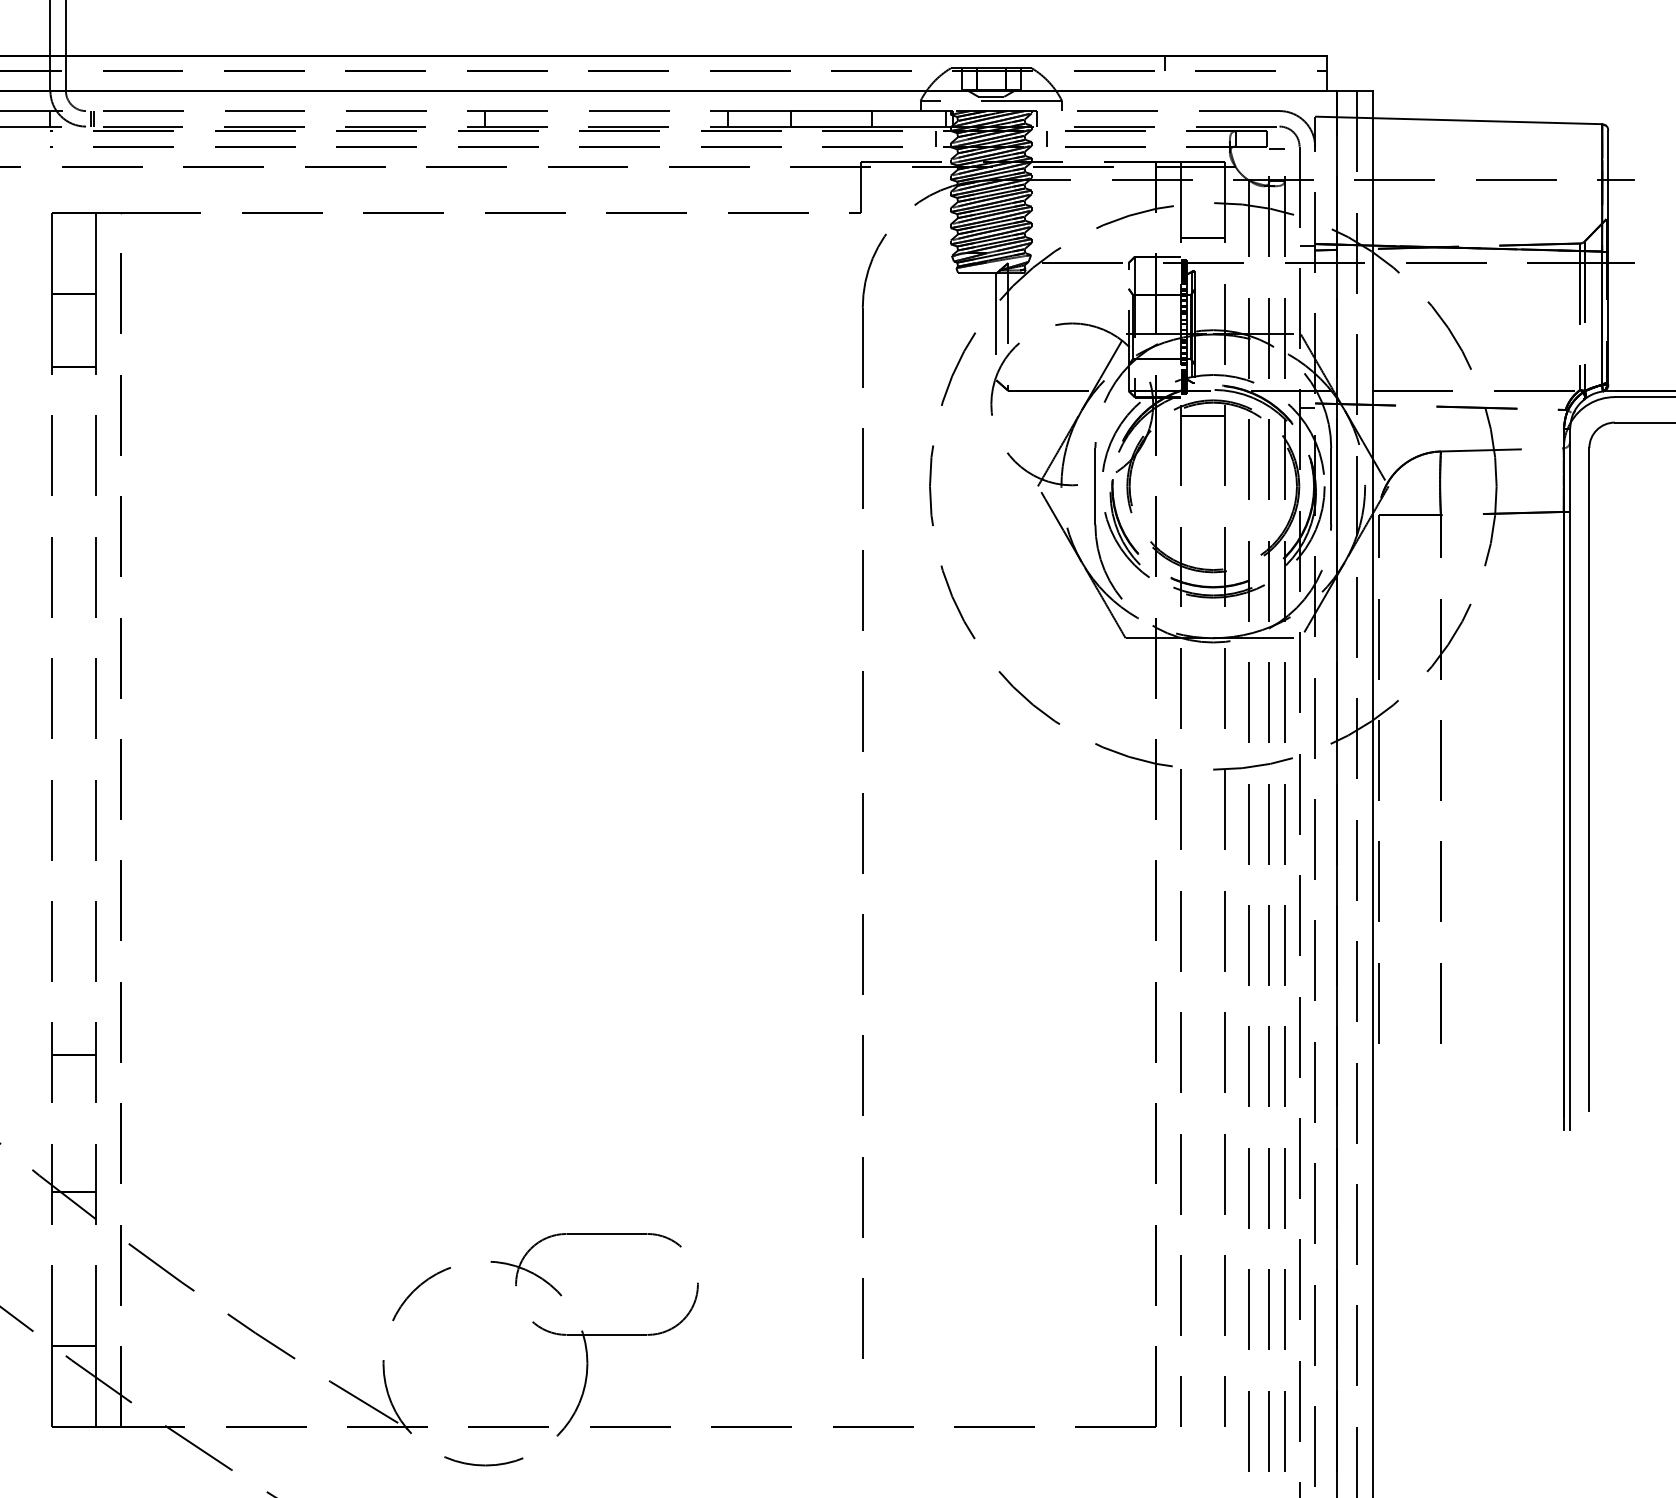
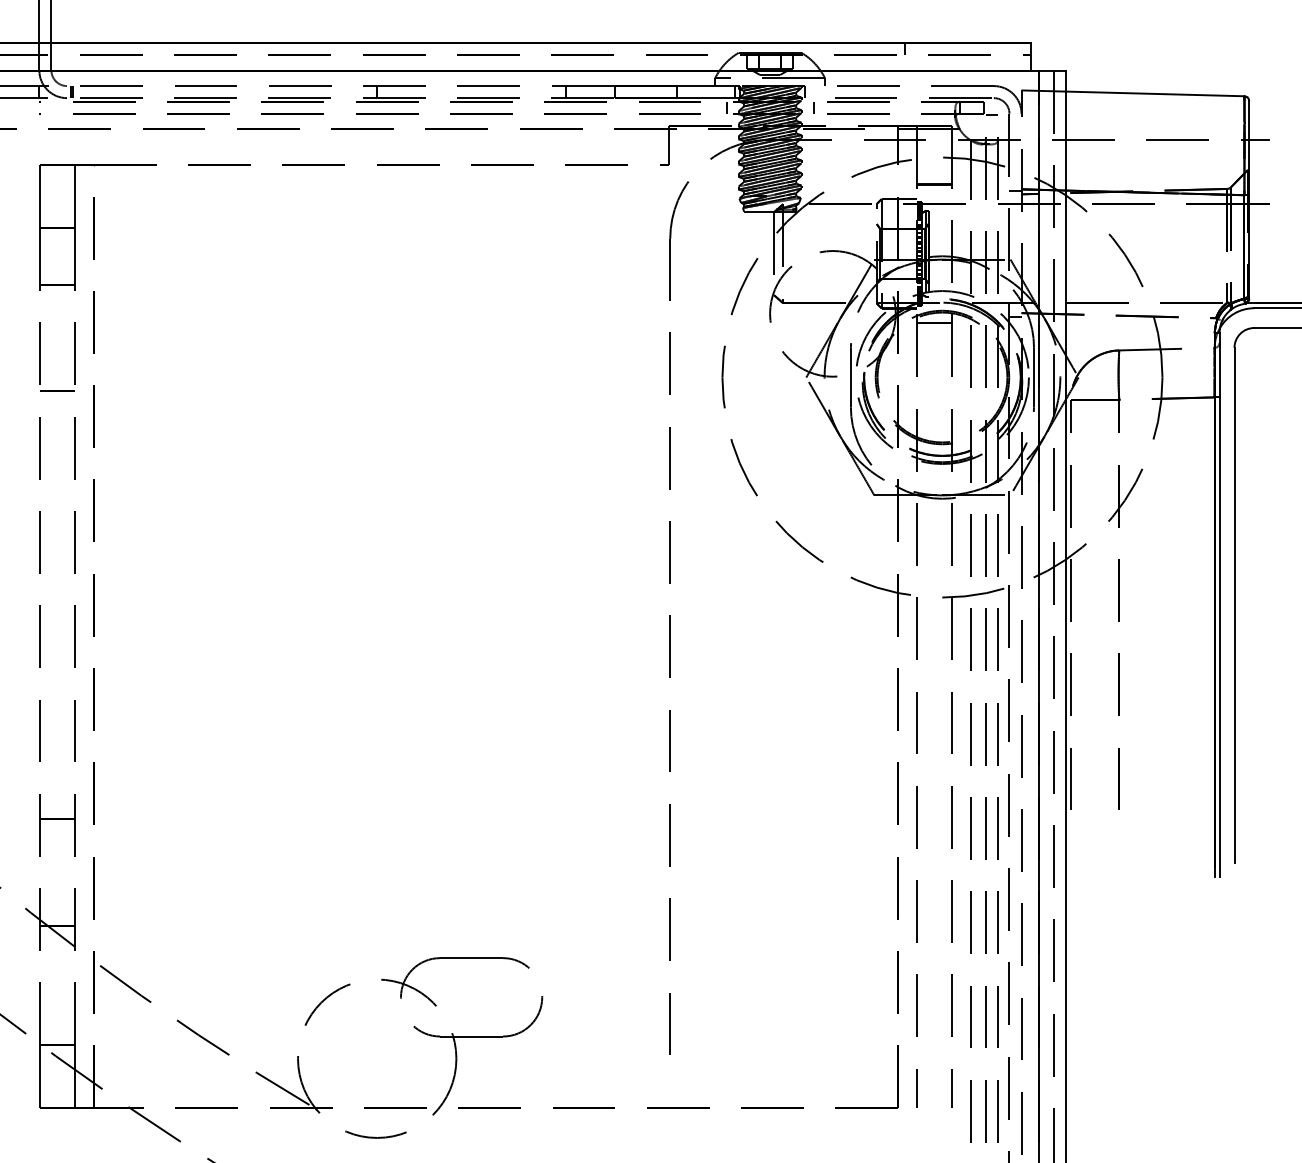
line: (73, 503) -> (57, 390), added

